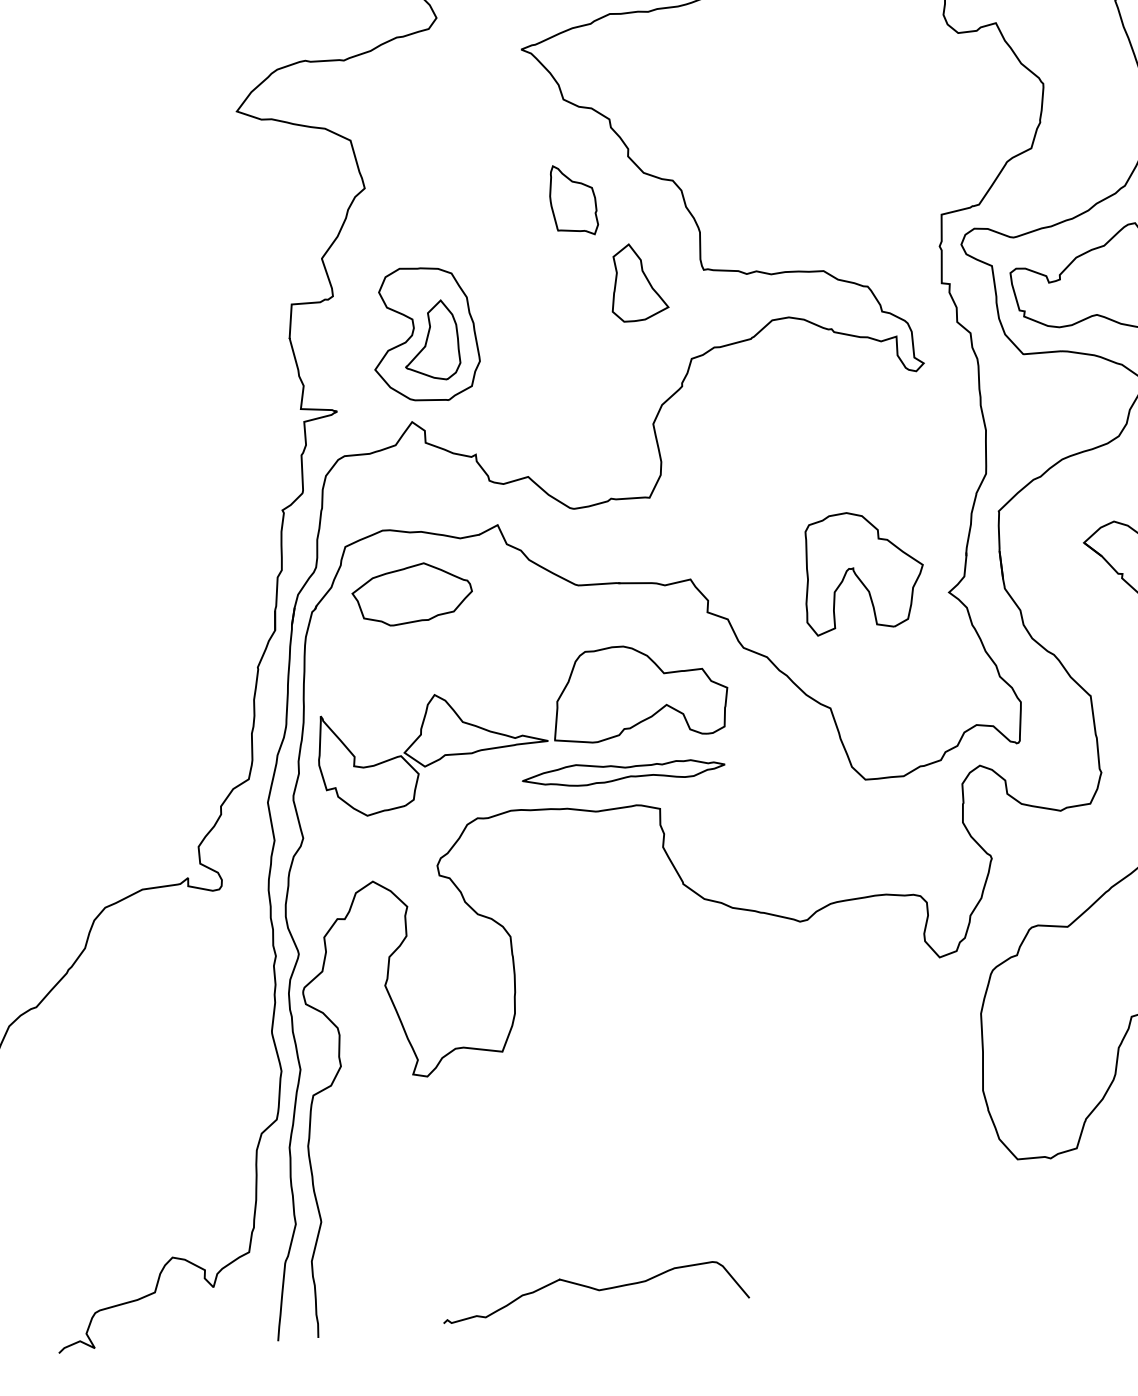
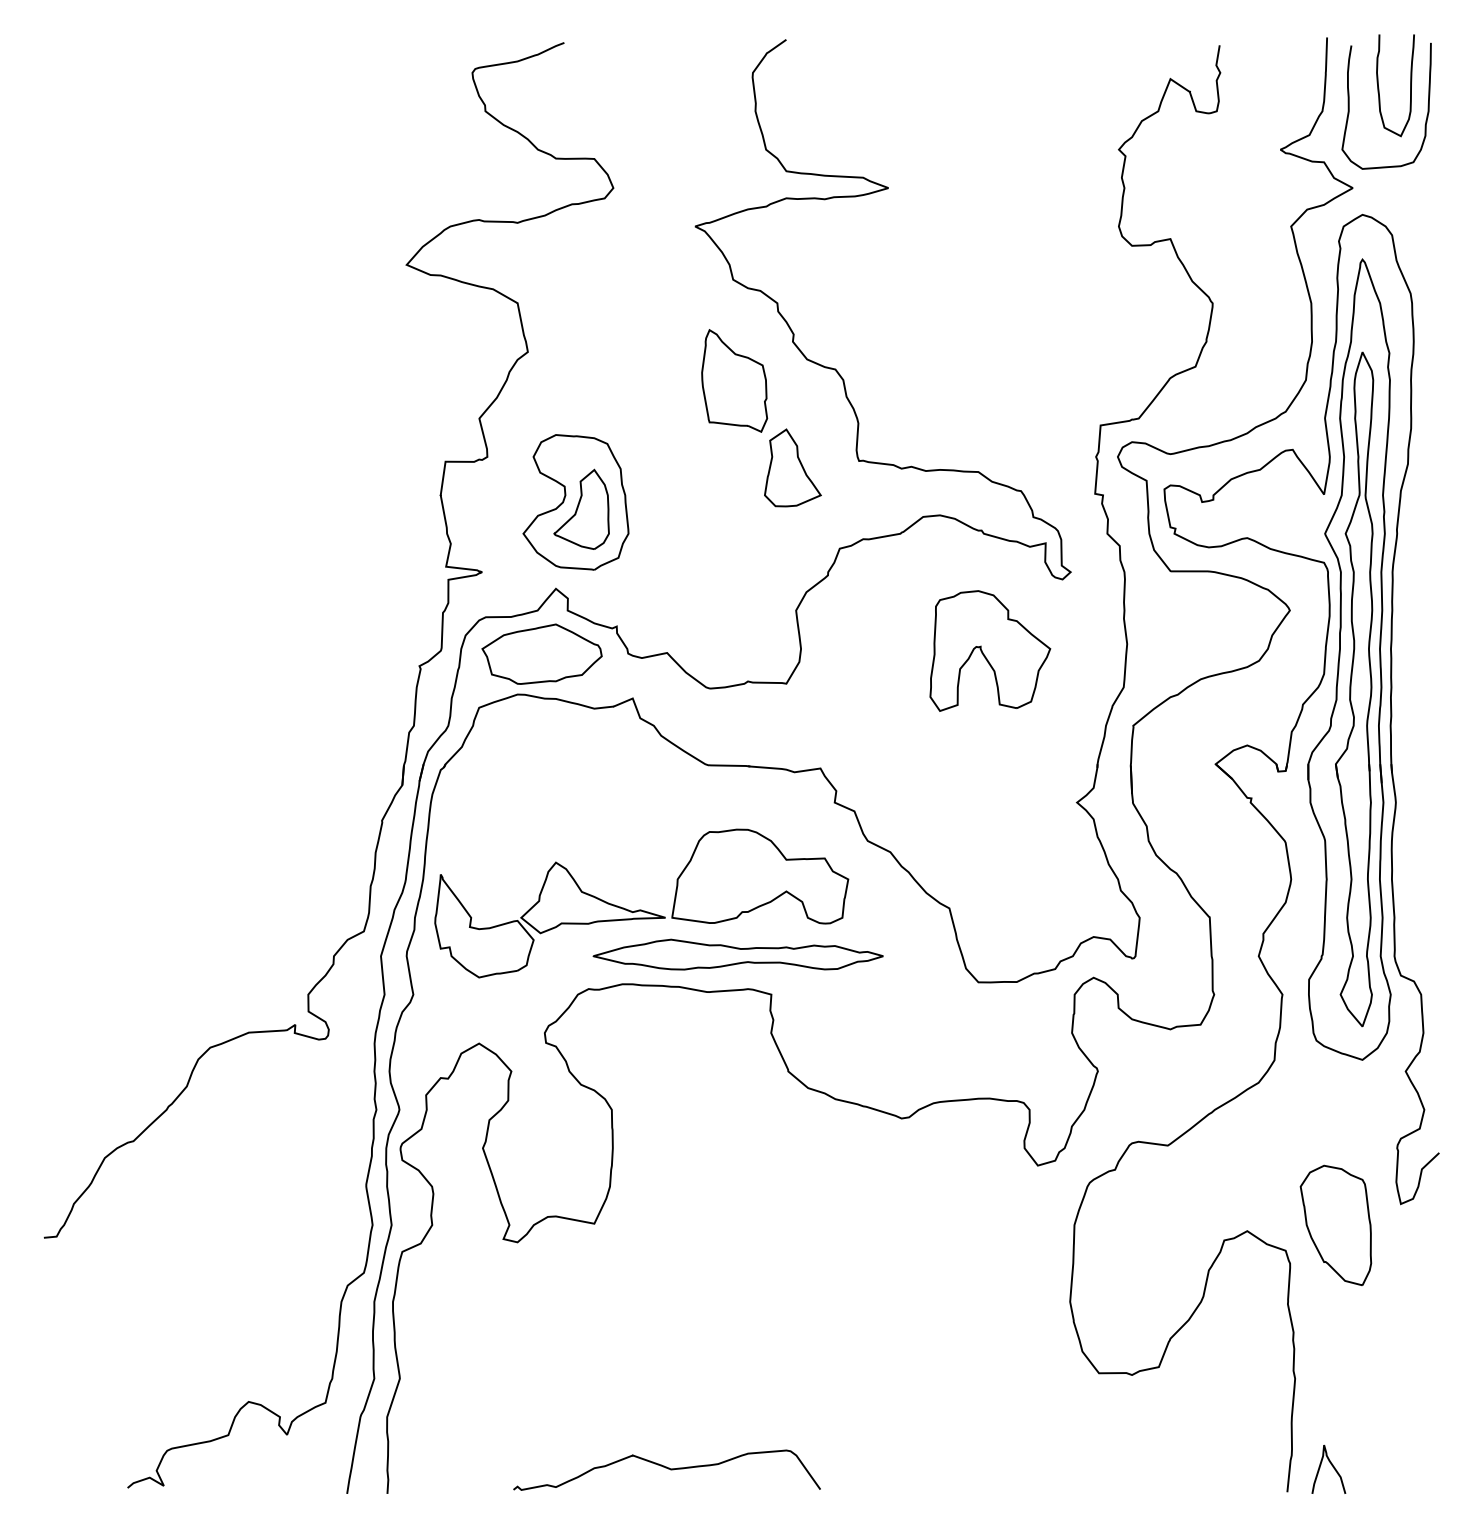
part: (573, 199) -> (734, 380), size x1.43
part: (863, 571) -> (990, 650), moved
part: (411, 593) -> (541, 653), moved
part: (623, 771) -> (737, 954), size x1.43

